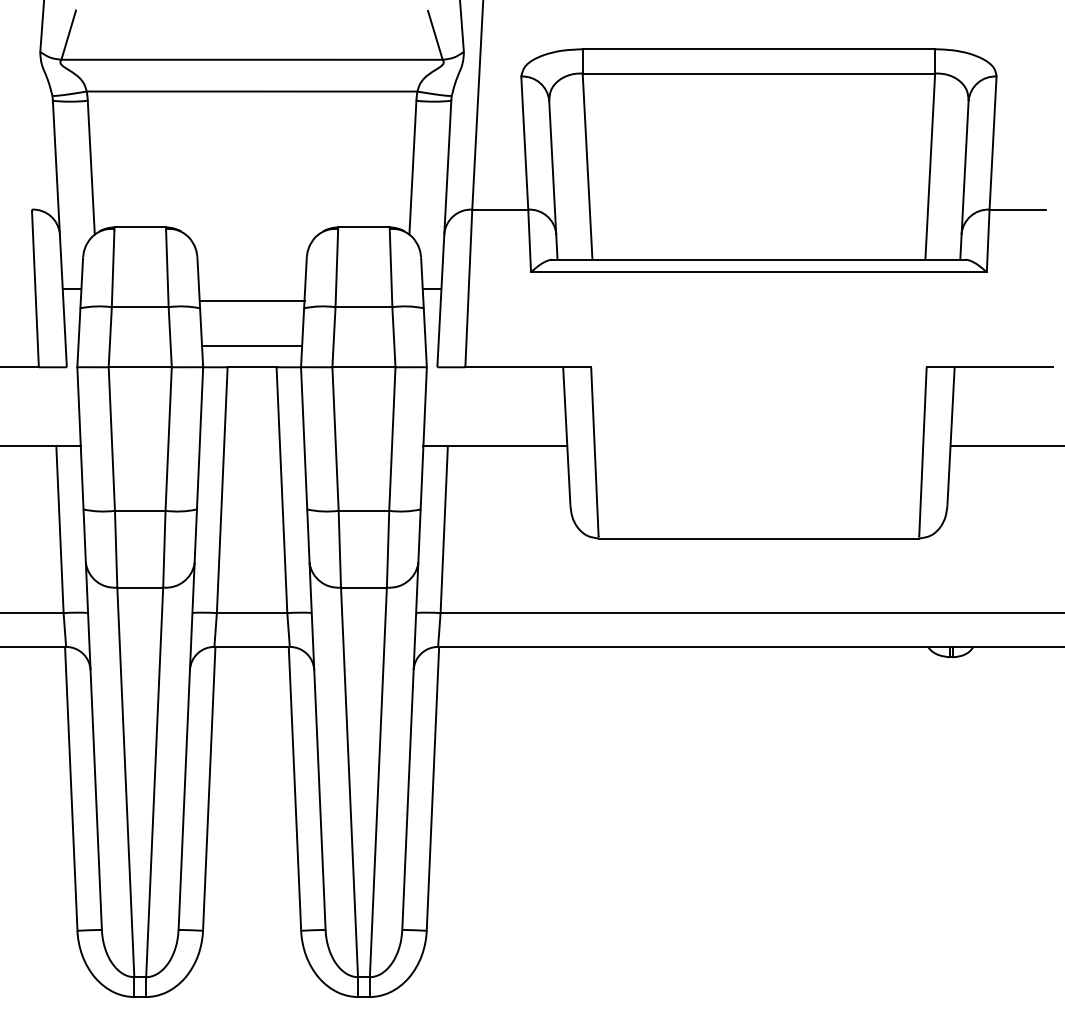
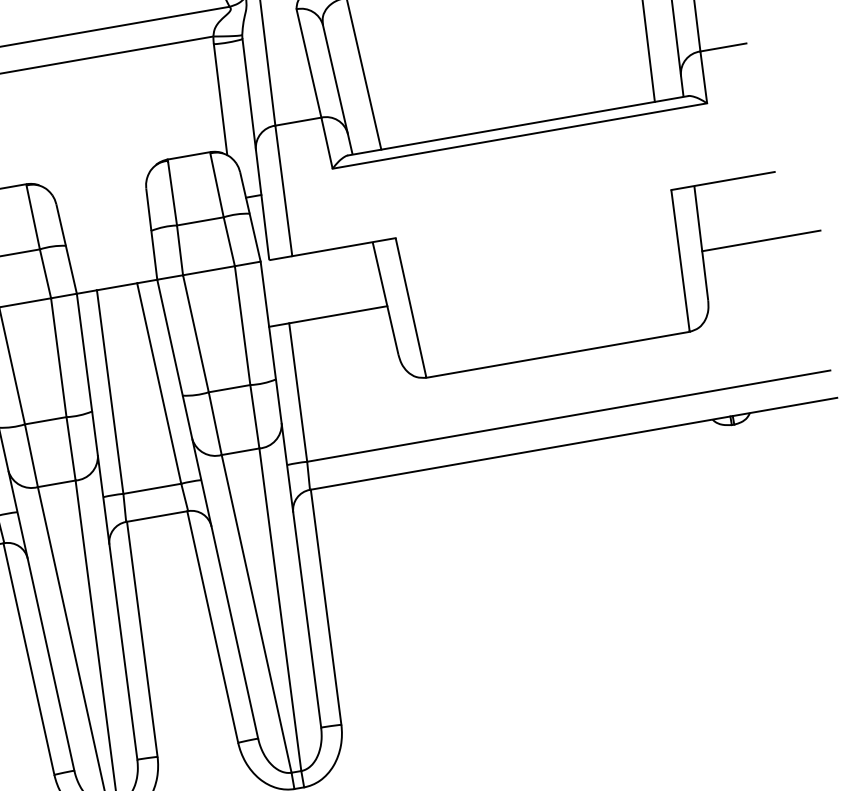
line: (251, 300) -> (106, 231), removed
line: (252, 346) -> (114, 269), removed

